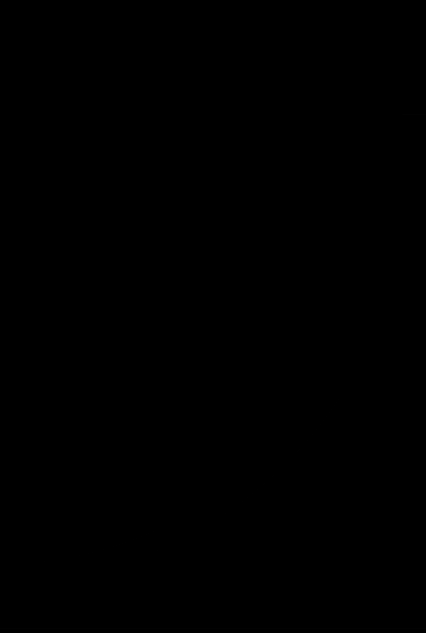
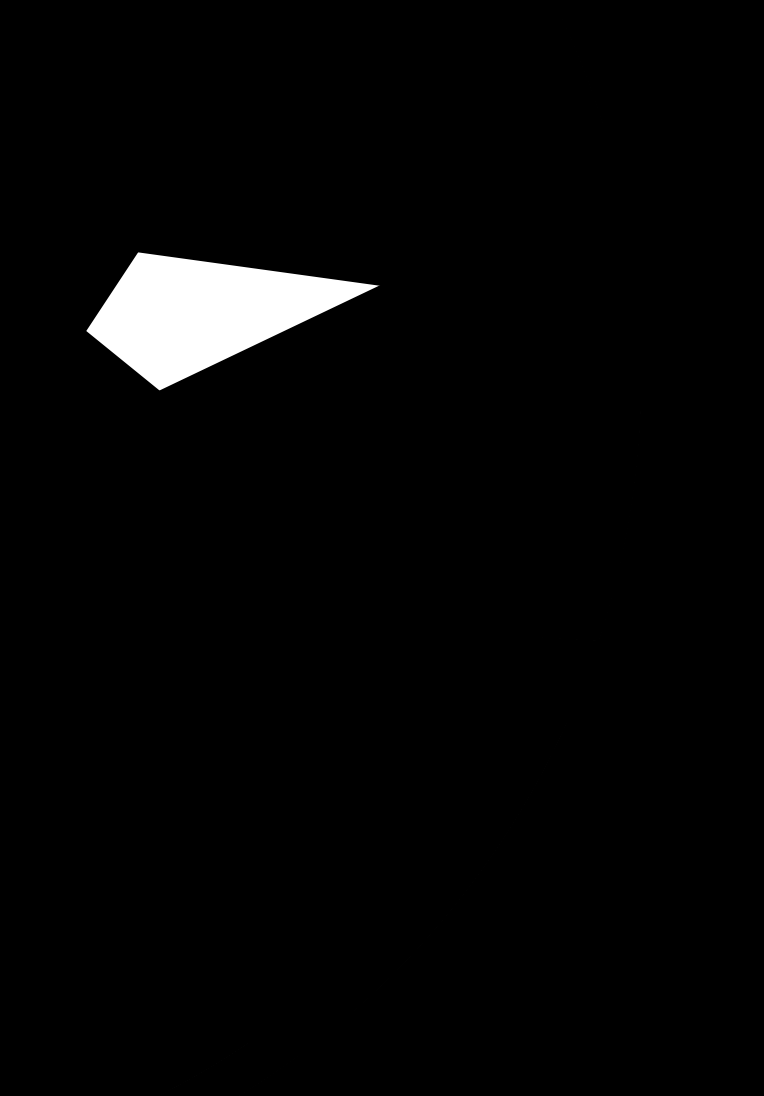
fill: (211, 172) -> (234, 306), removed

